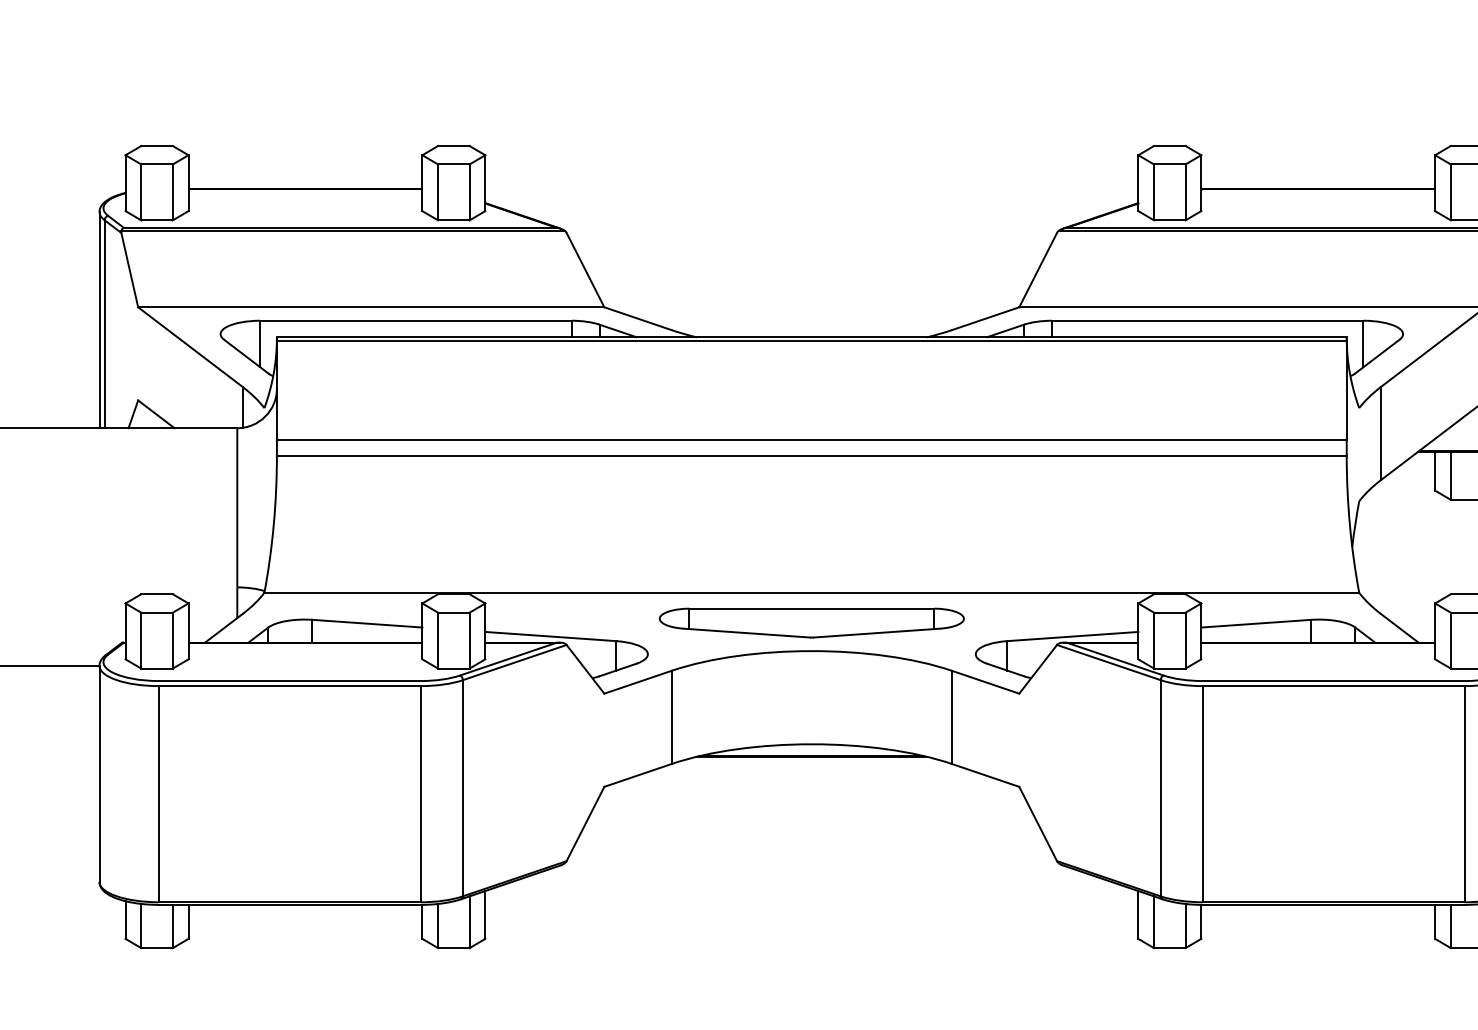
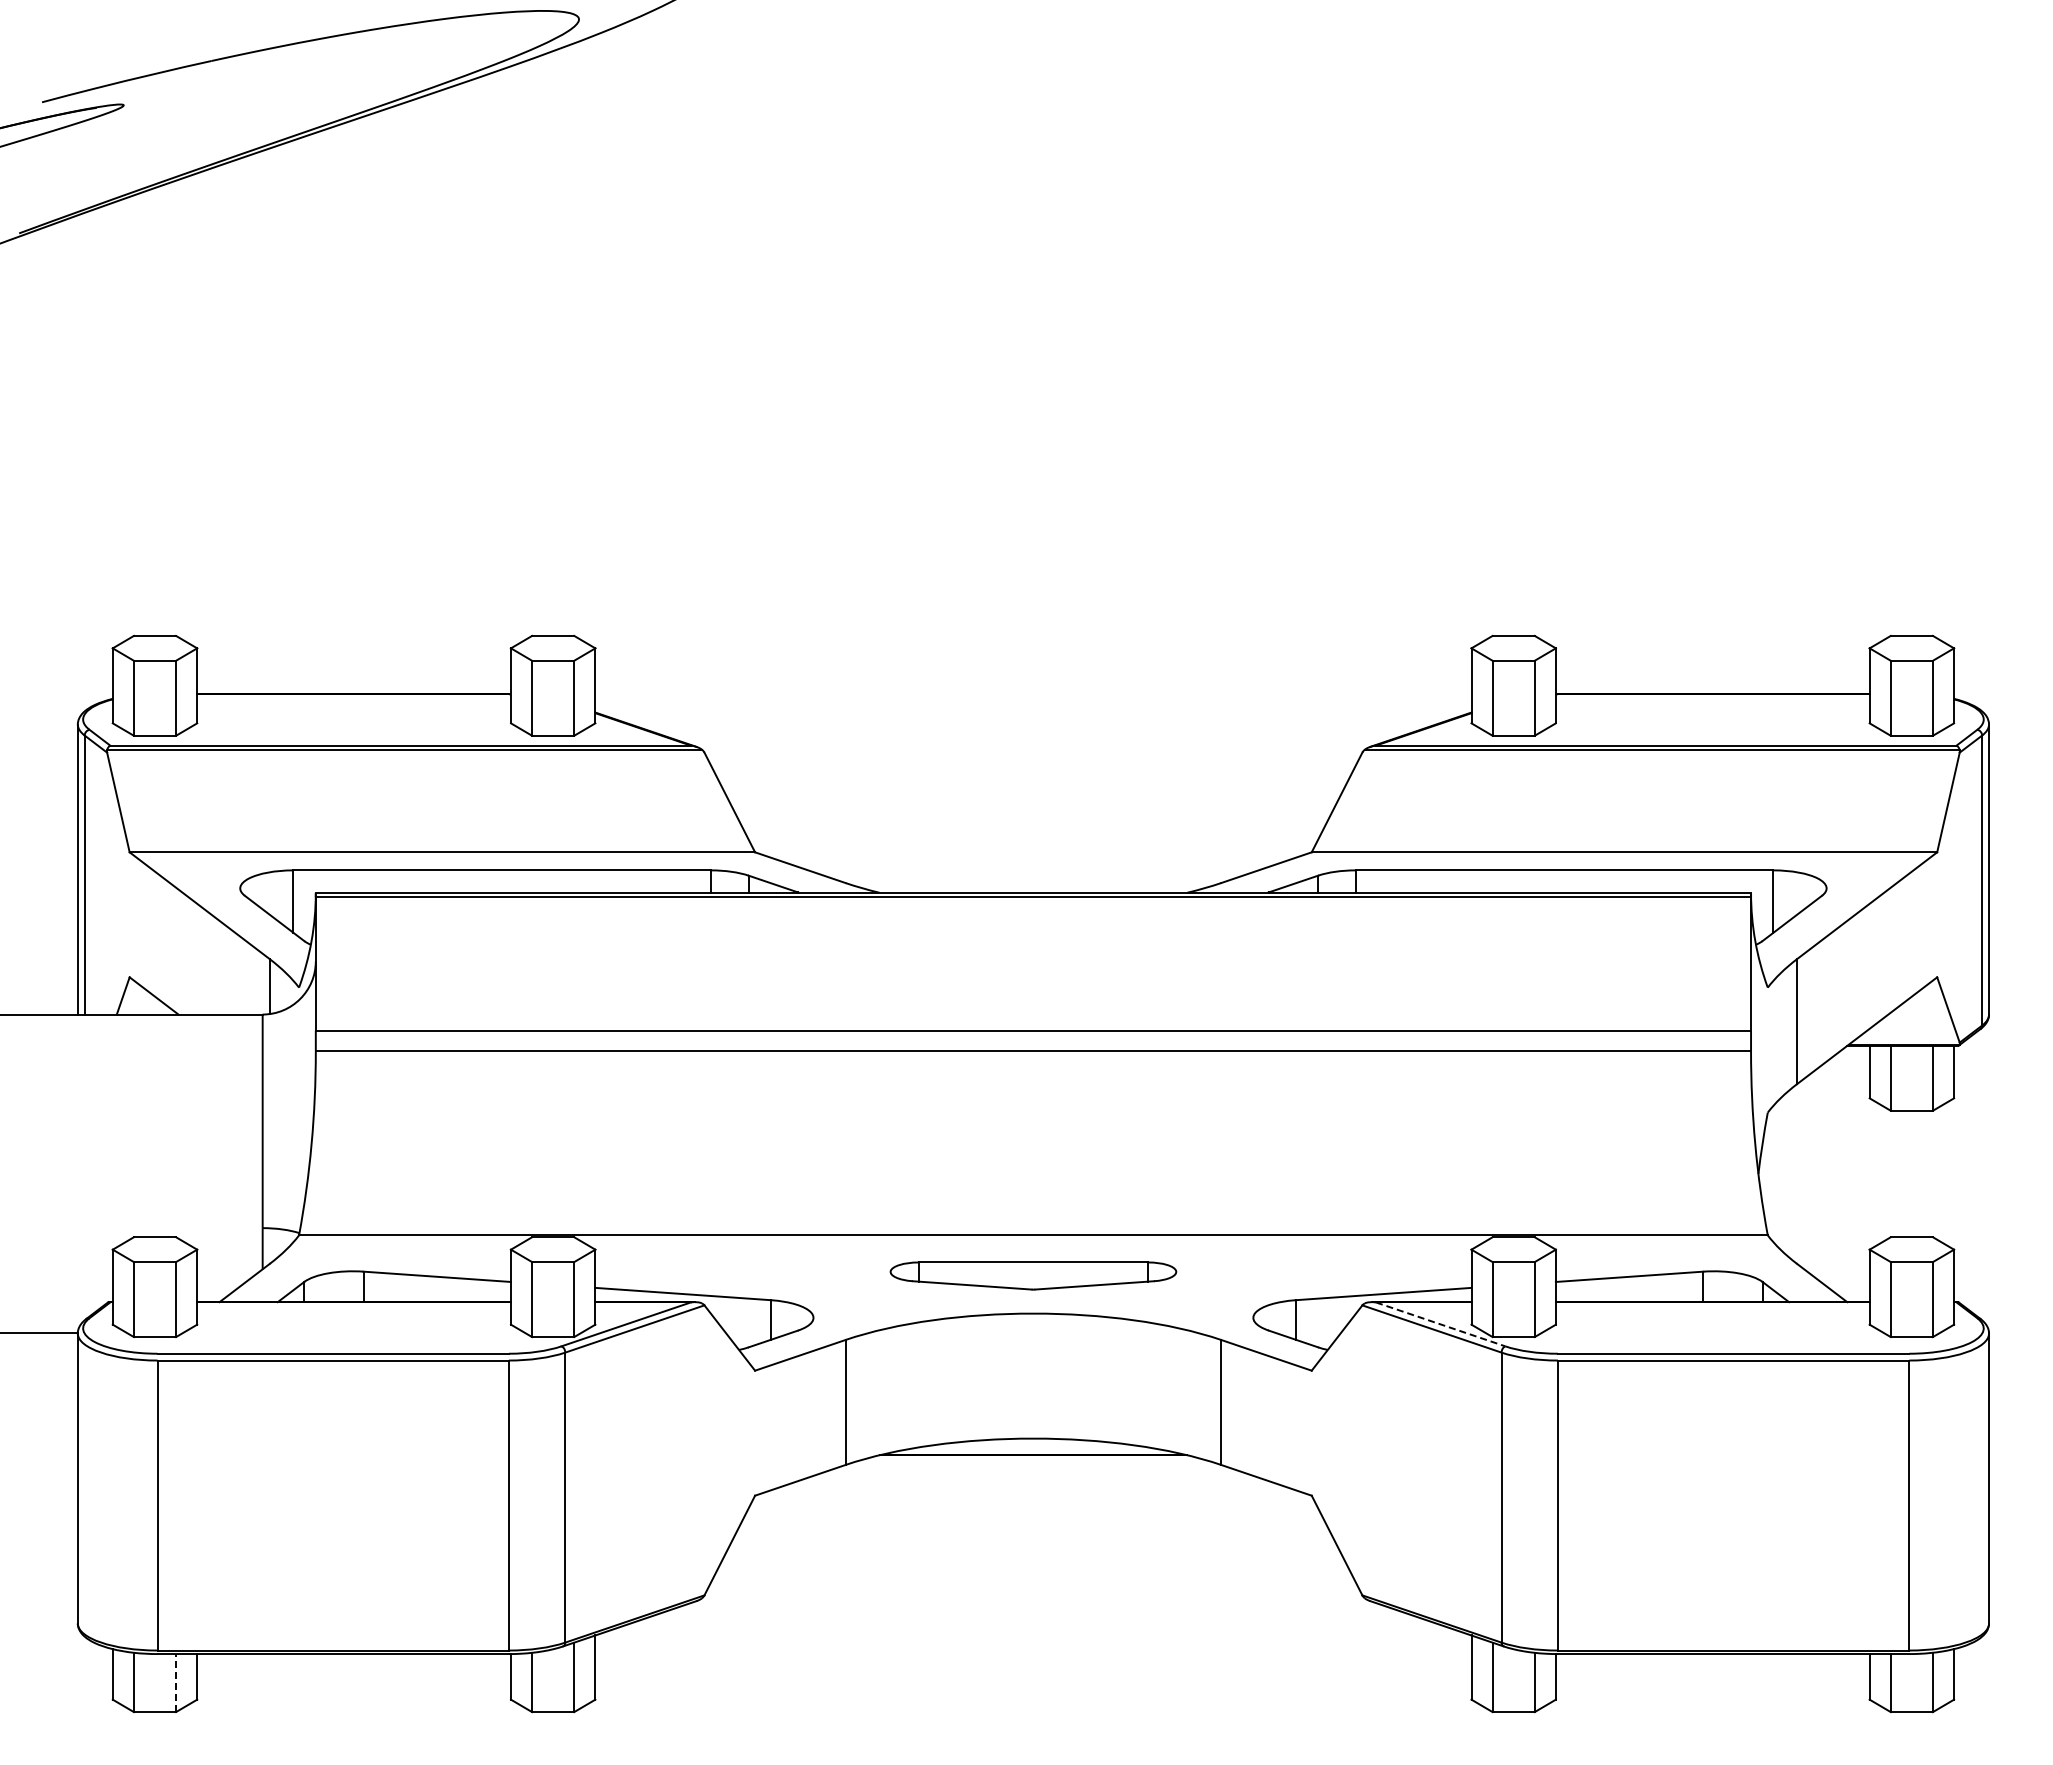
part: (811, 622) -> (1033, 1275), size x0.7
line: (1116, 659) -> (1441, 1324), solid -> dashed
line: (173, 926) -> (176, 1682), solid -> dashed

